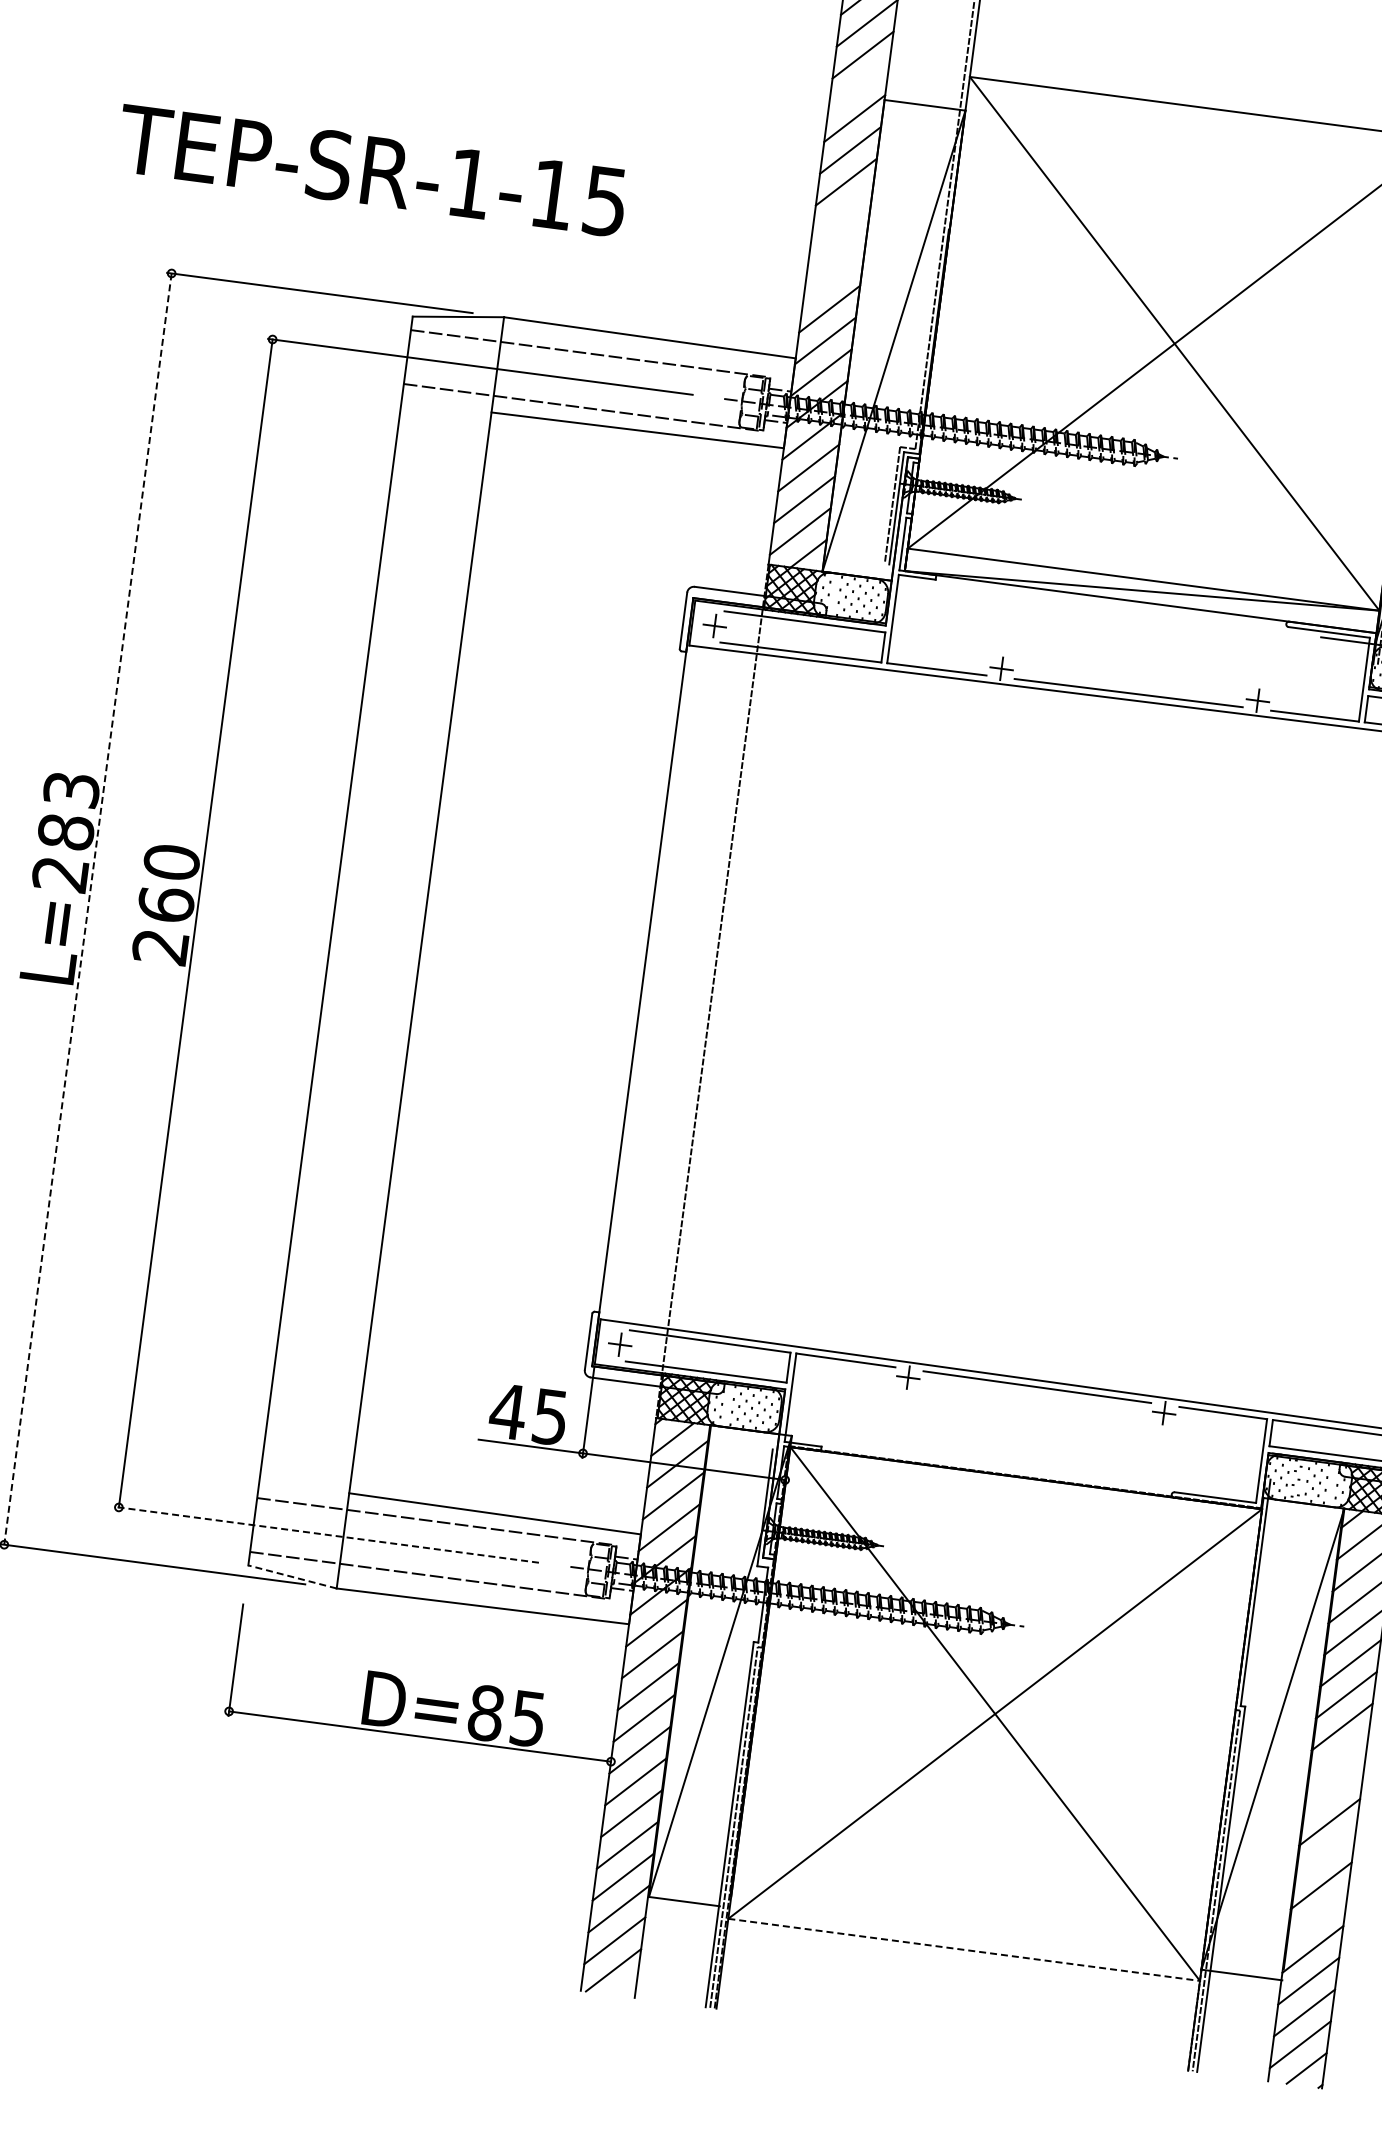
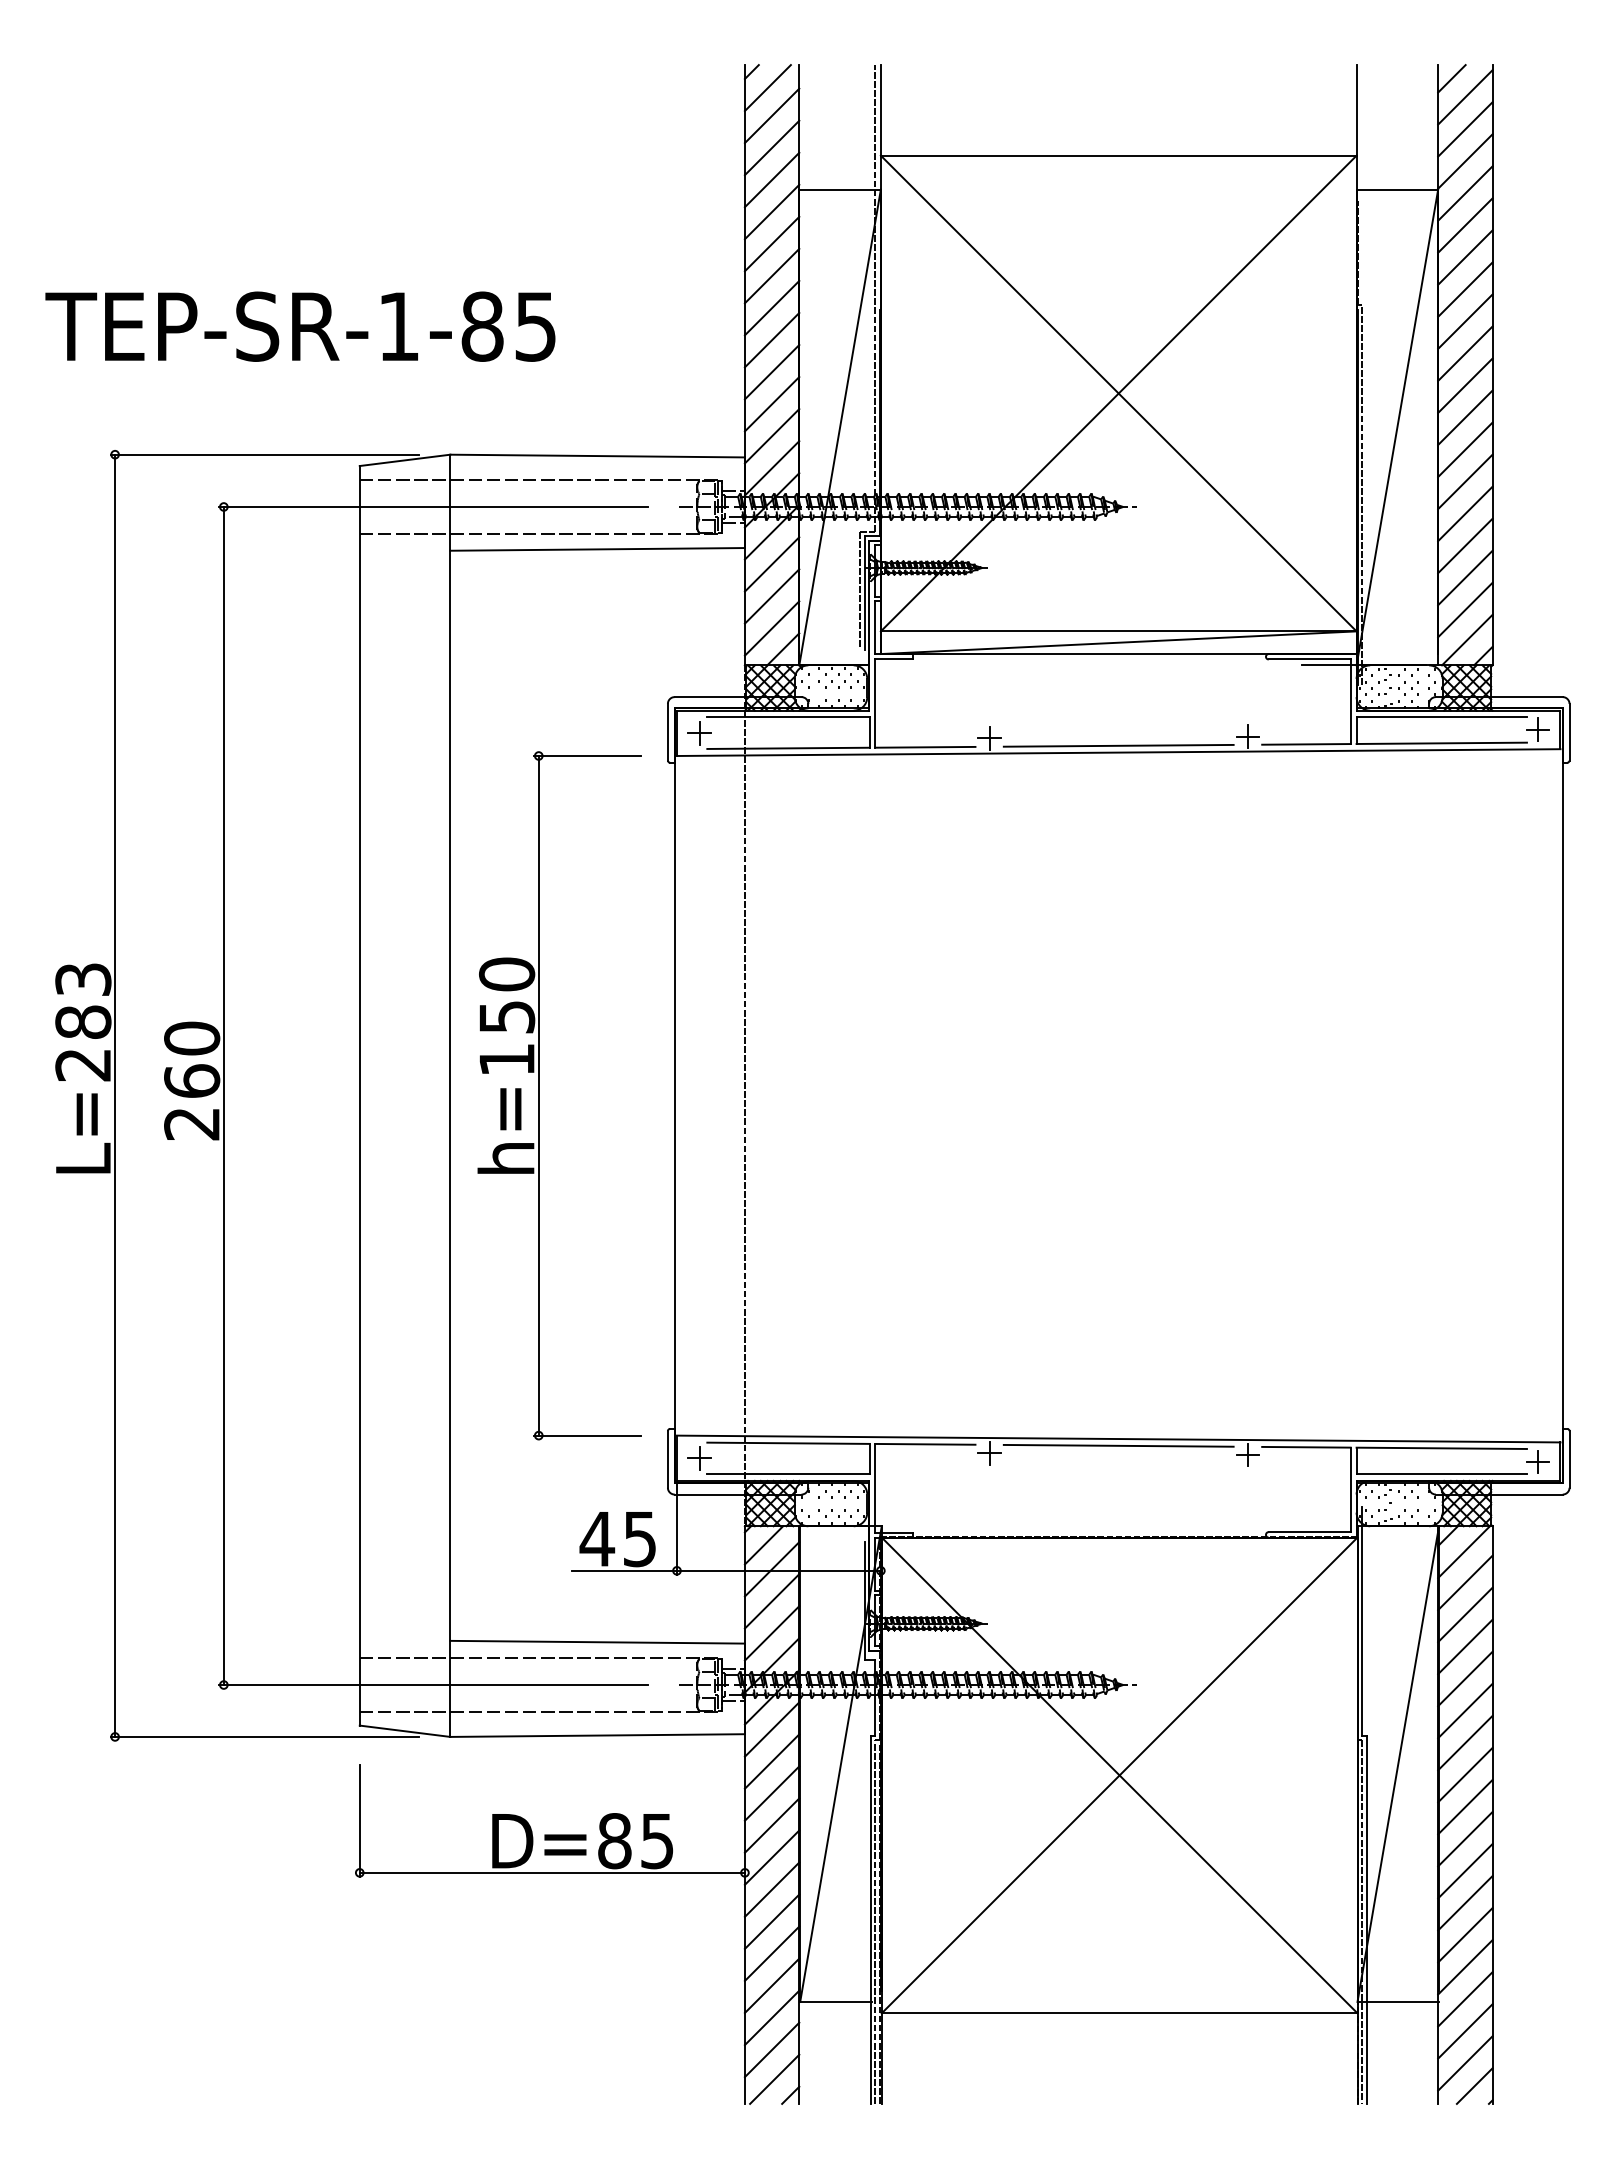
line: (858, 86) -> (771, 179), added
text: (552, 194) -> (482, 326), TEP-SR-1-15 -> TEP-SR-1-85
line: (841, 213) -> (771, 307), added
line: (837, 244) -> (771, 339), added
line: (833, 277) -> (771, 372), added
line: (88, 909) -> (115, 1096), dashed -> solid
part: (508, 964) -> (539, 1095), added
line: (325, 1535) -> (432, 1685), dashed -> solid
line: (292, 1577) -> (405, 1731), dashed -> solid
line: (1338, 1758) -> (1465, 1774), added
line: (1333, 1790) -> (1465, 1807), added
line: (1325, 1854) -> (1465, 1871), added
line: (1317, 1917) -> (1465, 1935), added
line: (963, 1950) -> (1119, 2013), dashed -> solid
line: (627, 1987) -> (790, 2094), added

